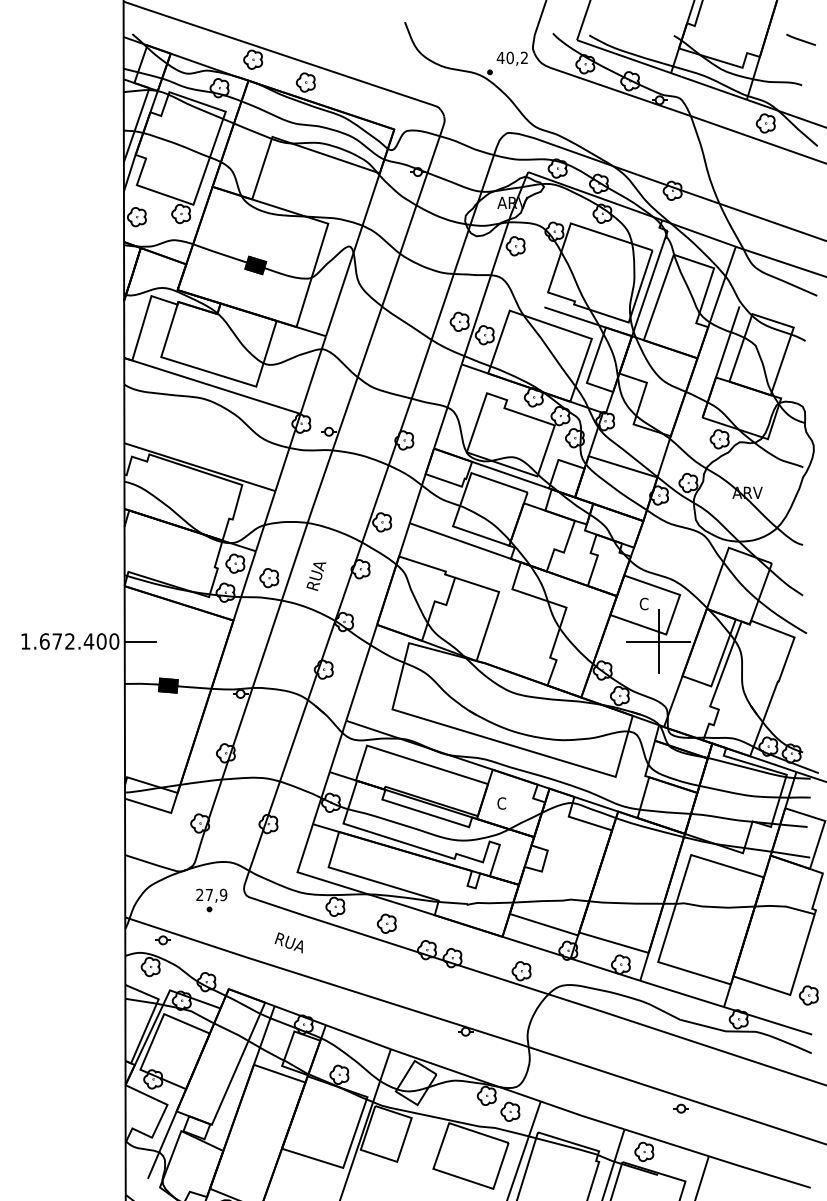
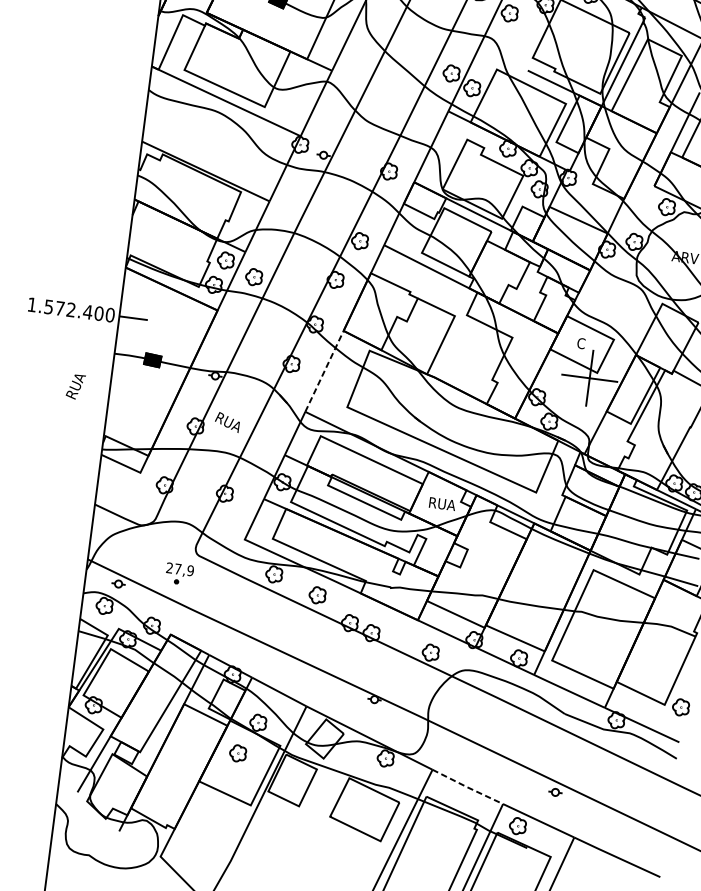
text: (316, 576) -> (75, 386), moved
text: (44, 641) -> (48, 307), 1.672.400 -> 1.572.400
line: (361, 672) -> (324, 371), solid -> dashed
text: (512, 803) -> (442, 504), C -> RUA
part: (211, 900) -> (179, 574), moved
text: (288, 942) -> (227, 421), moved
part: (510, 1111) -> (238, 753), moved
line: (582, 1115) -> (467, 786), solid -> dashed

